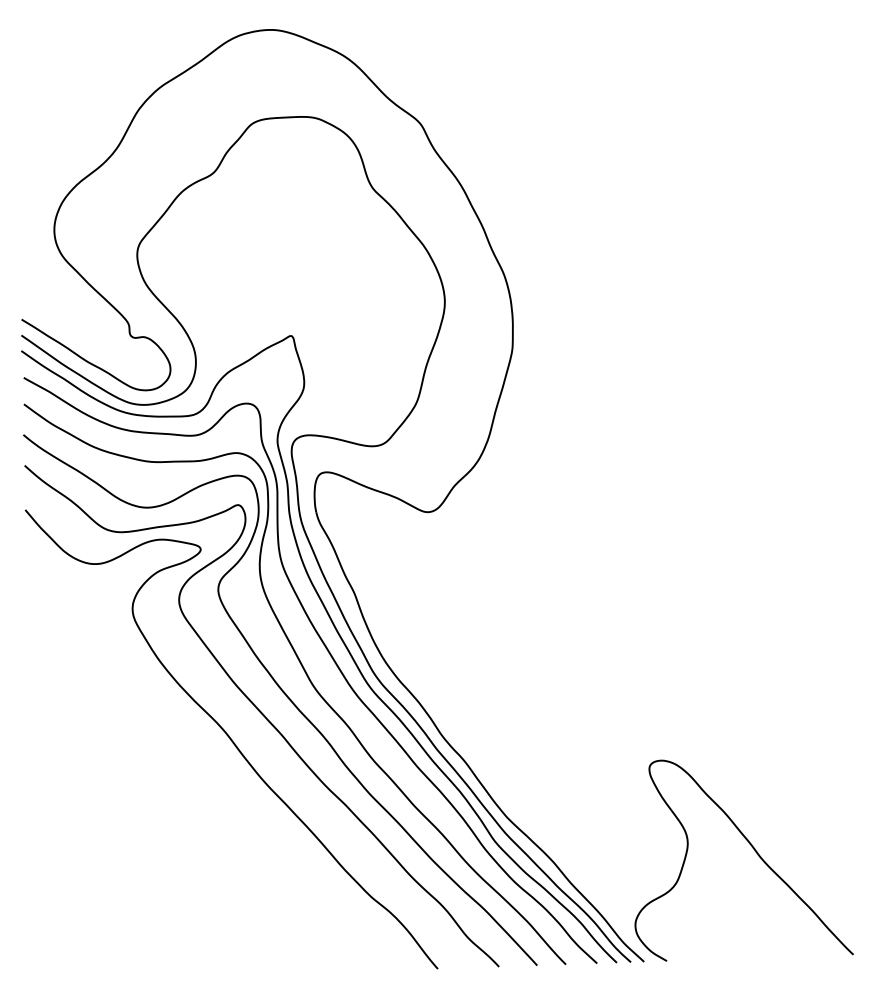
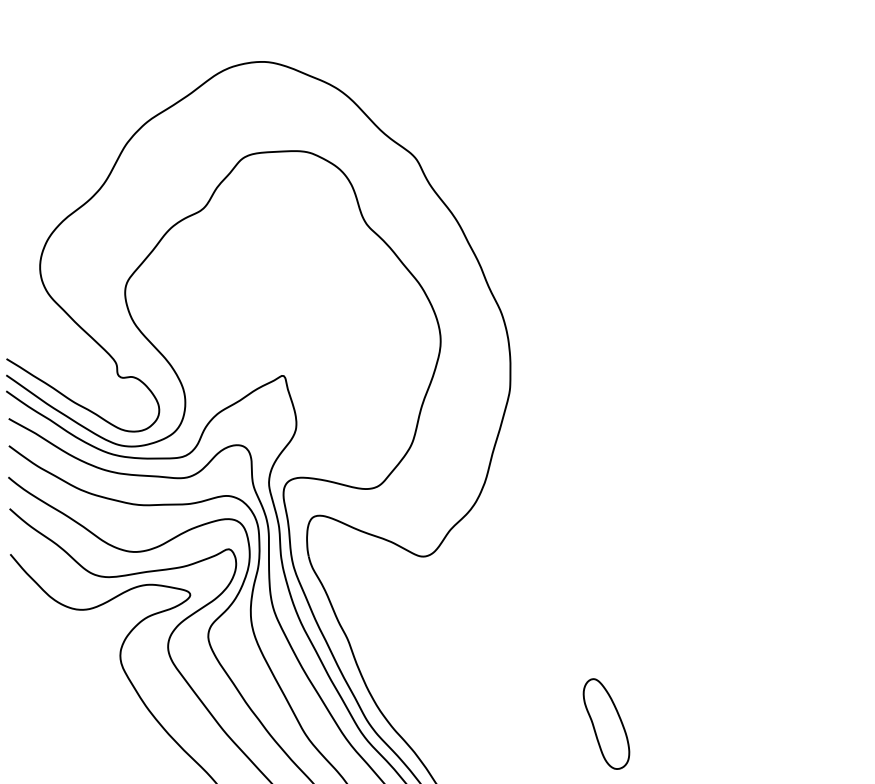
part: (606, 675) -> (606, 724), added

